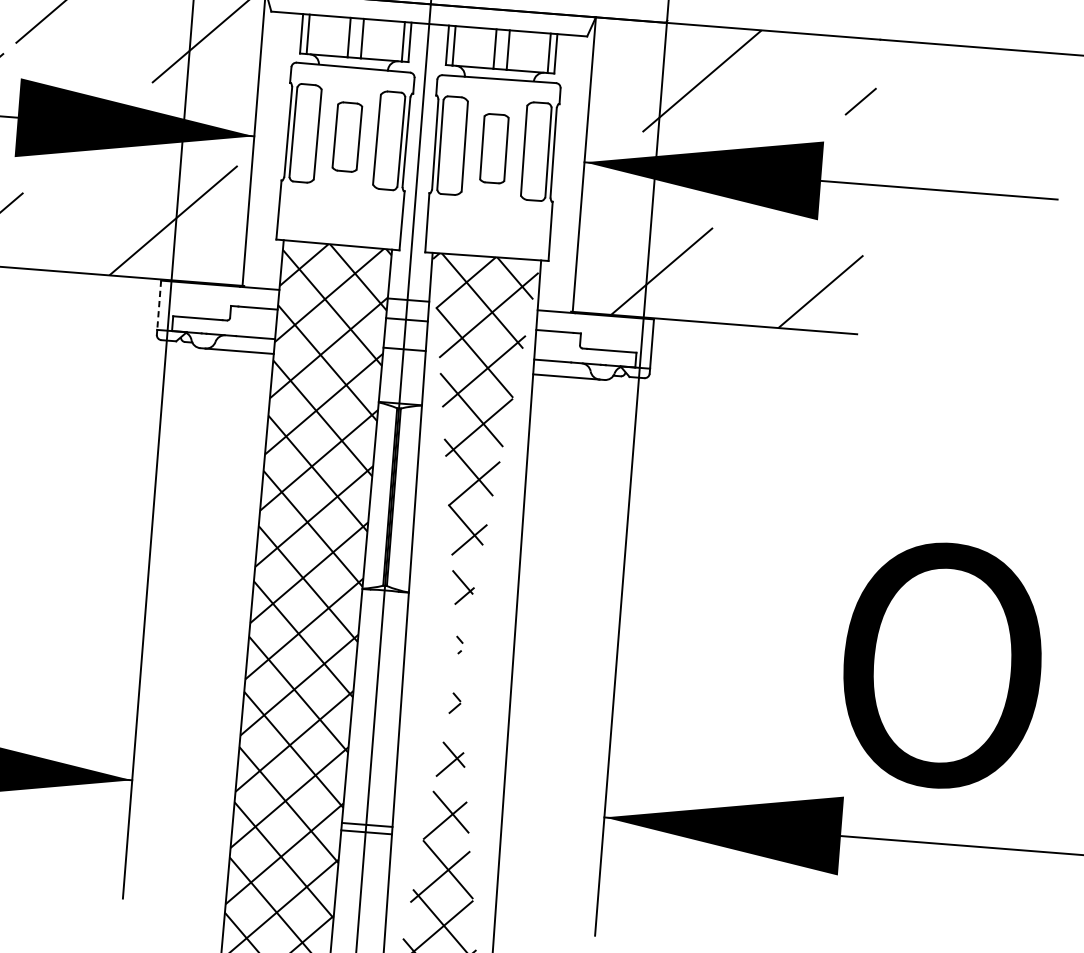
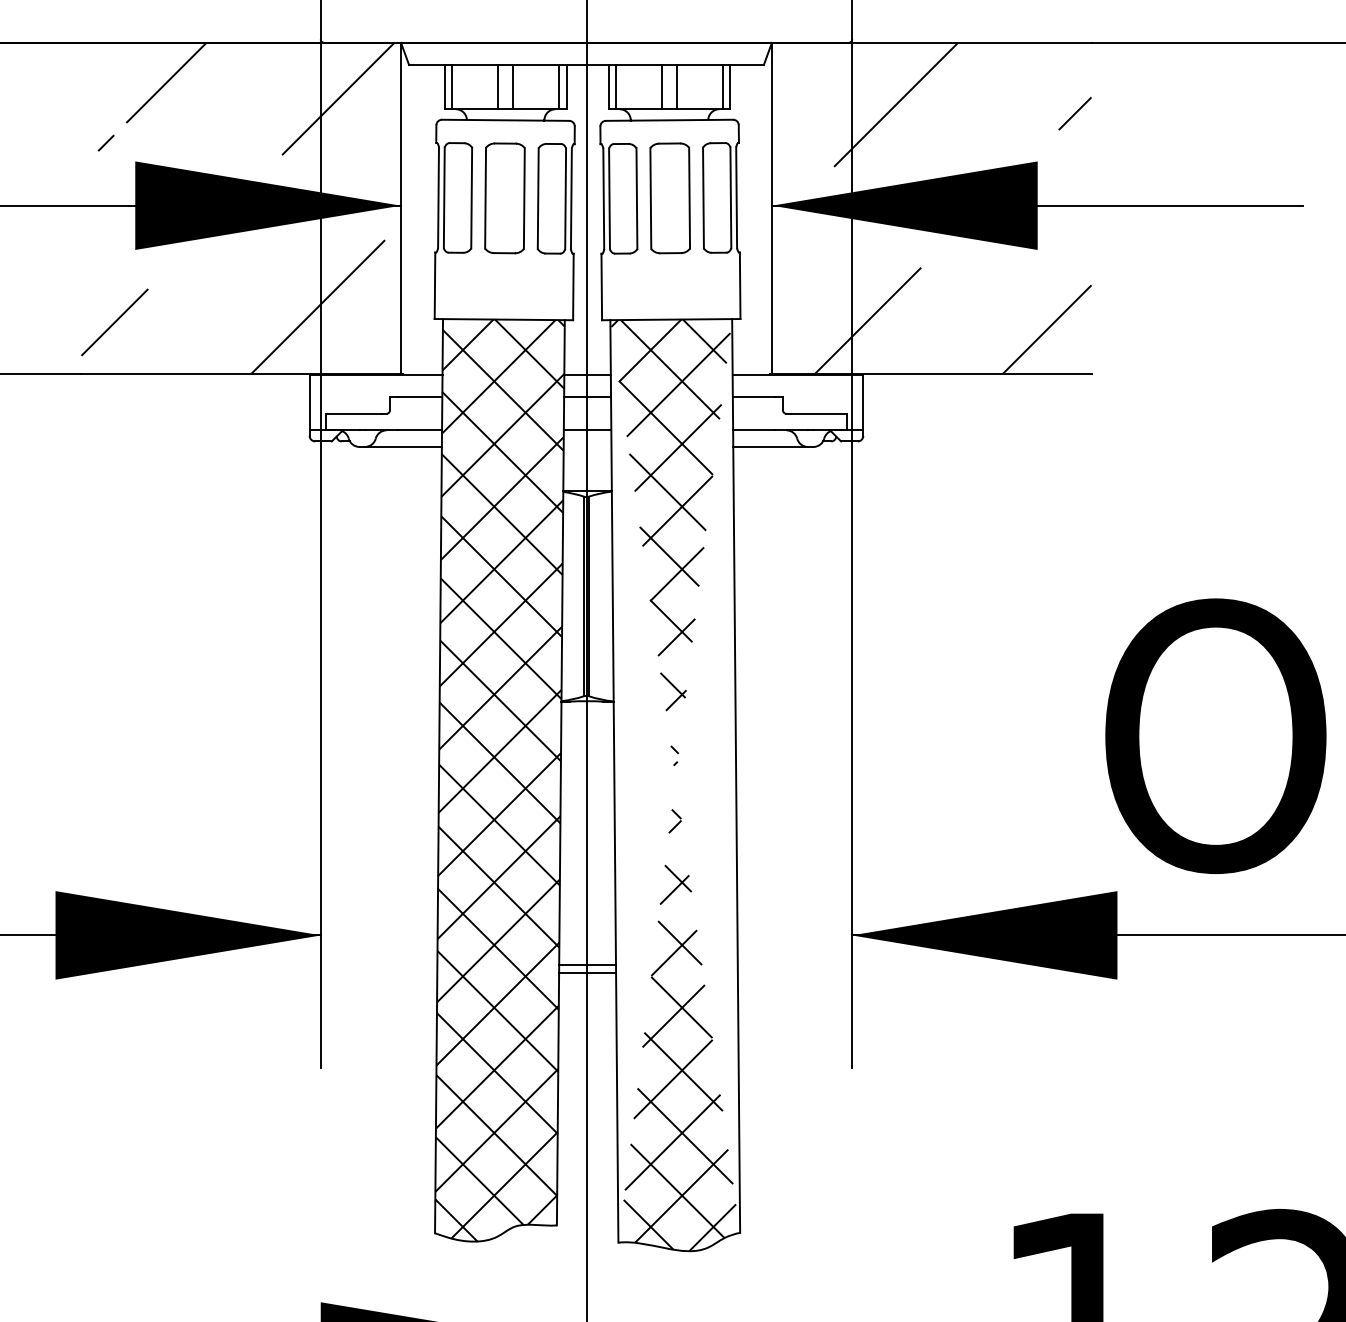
part: (346, 137) -> (504, 198), size x1.43
part: (493, 148) -> (669, 198), size x1.43
line: (159, 305) -> (309, 402), dashed -> solid

